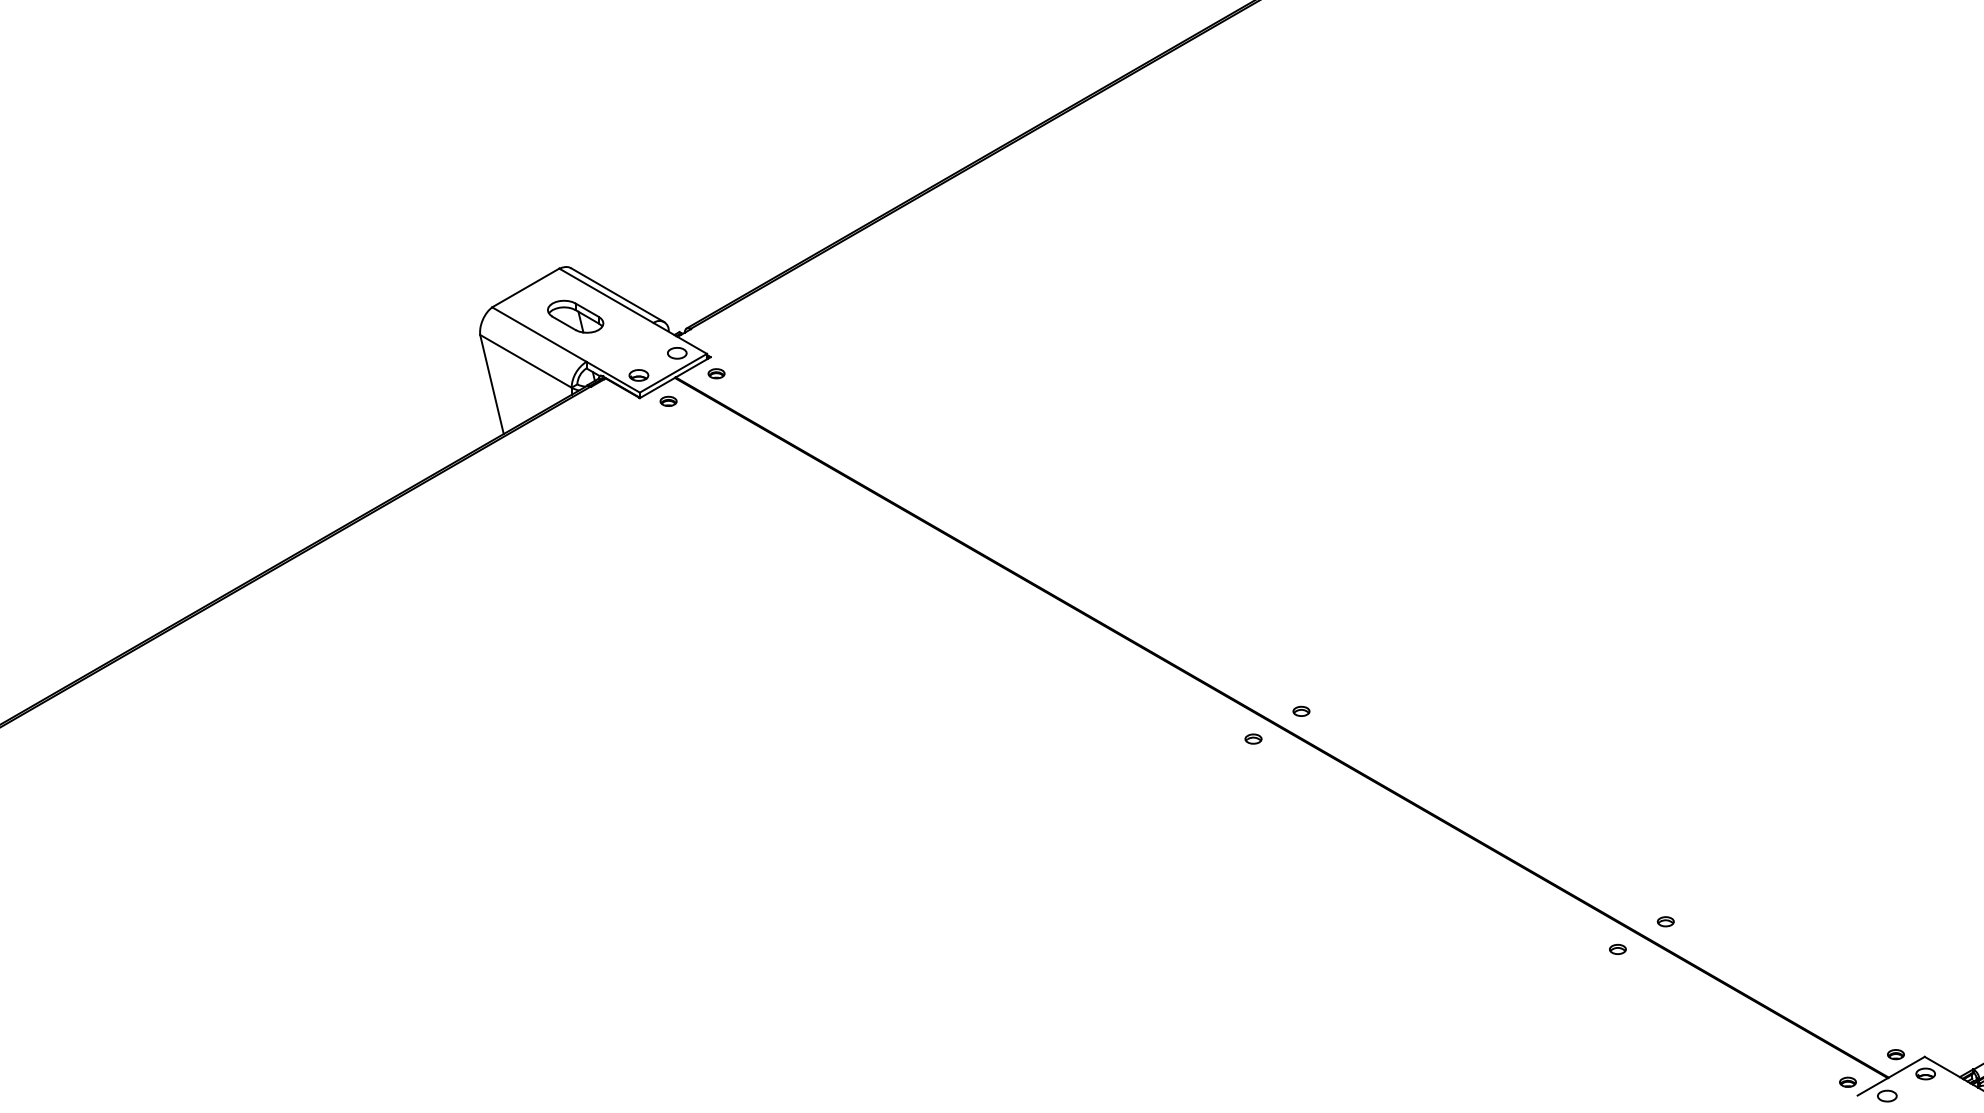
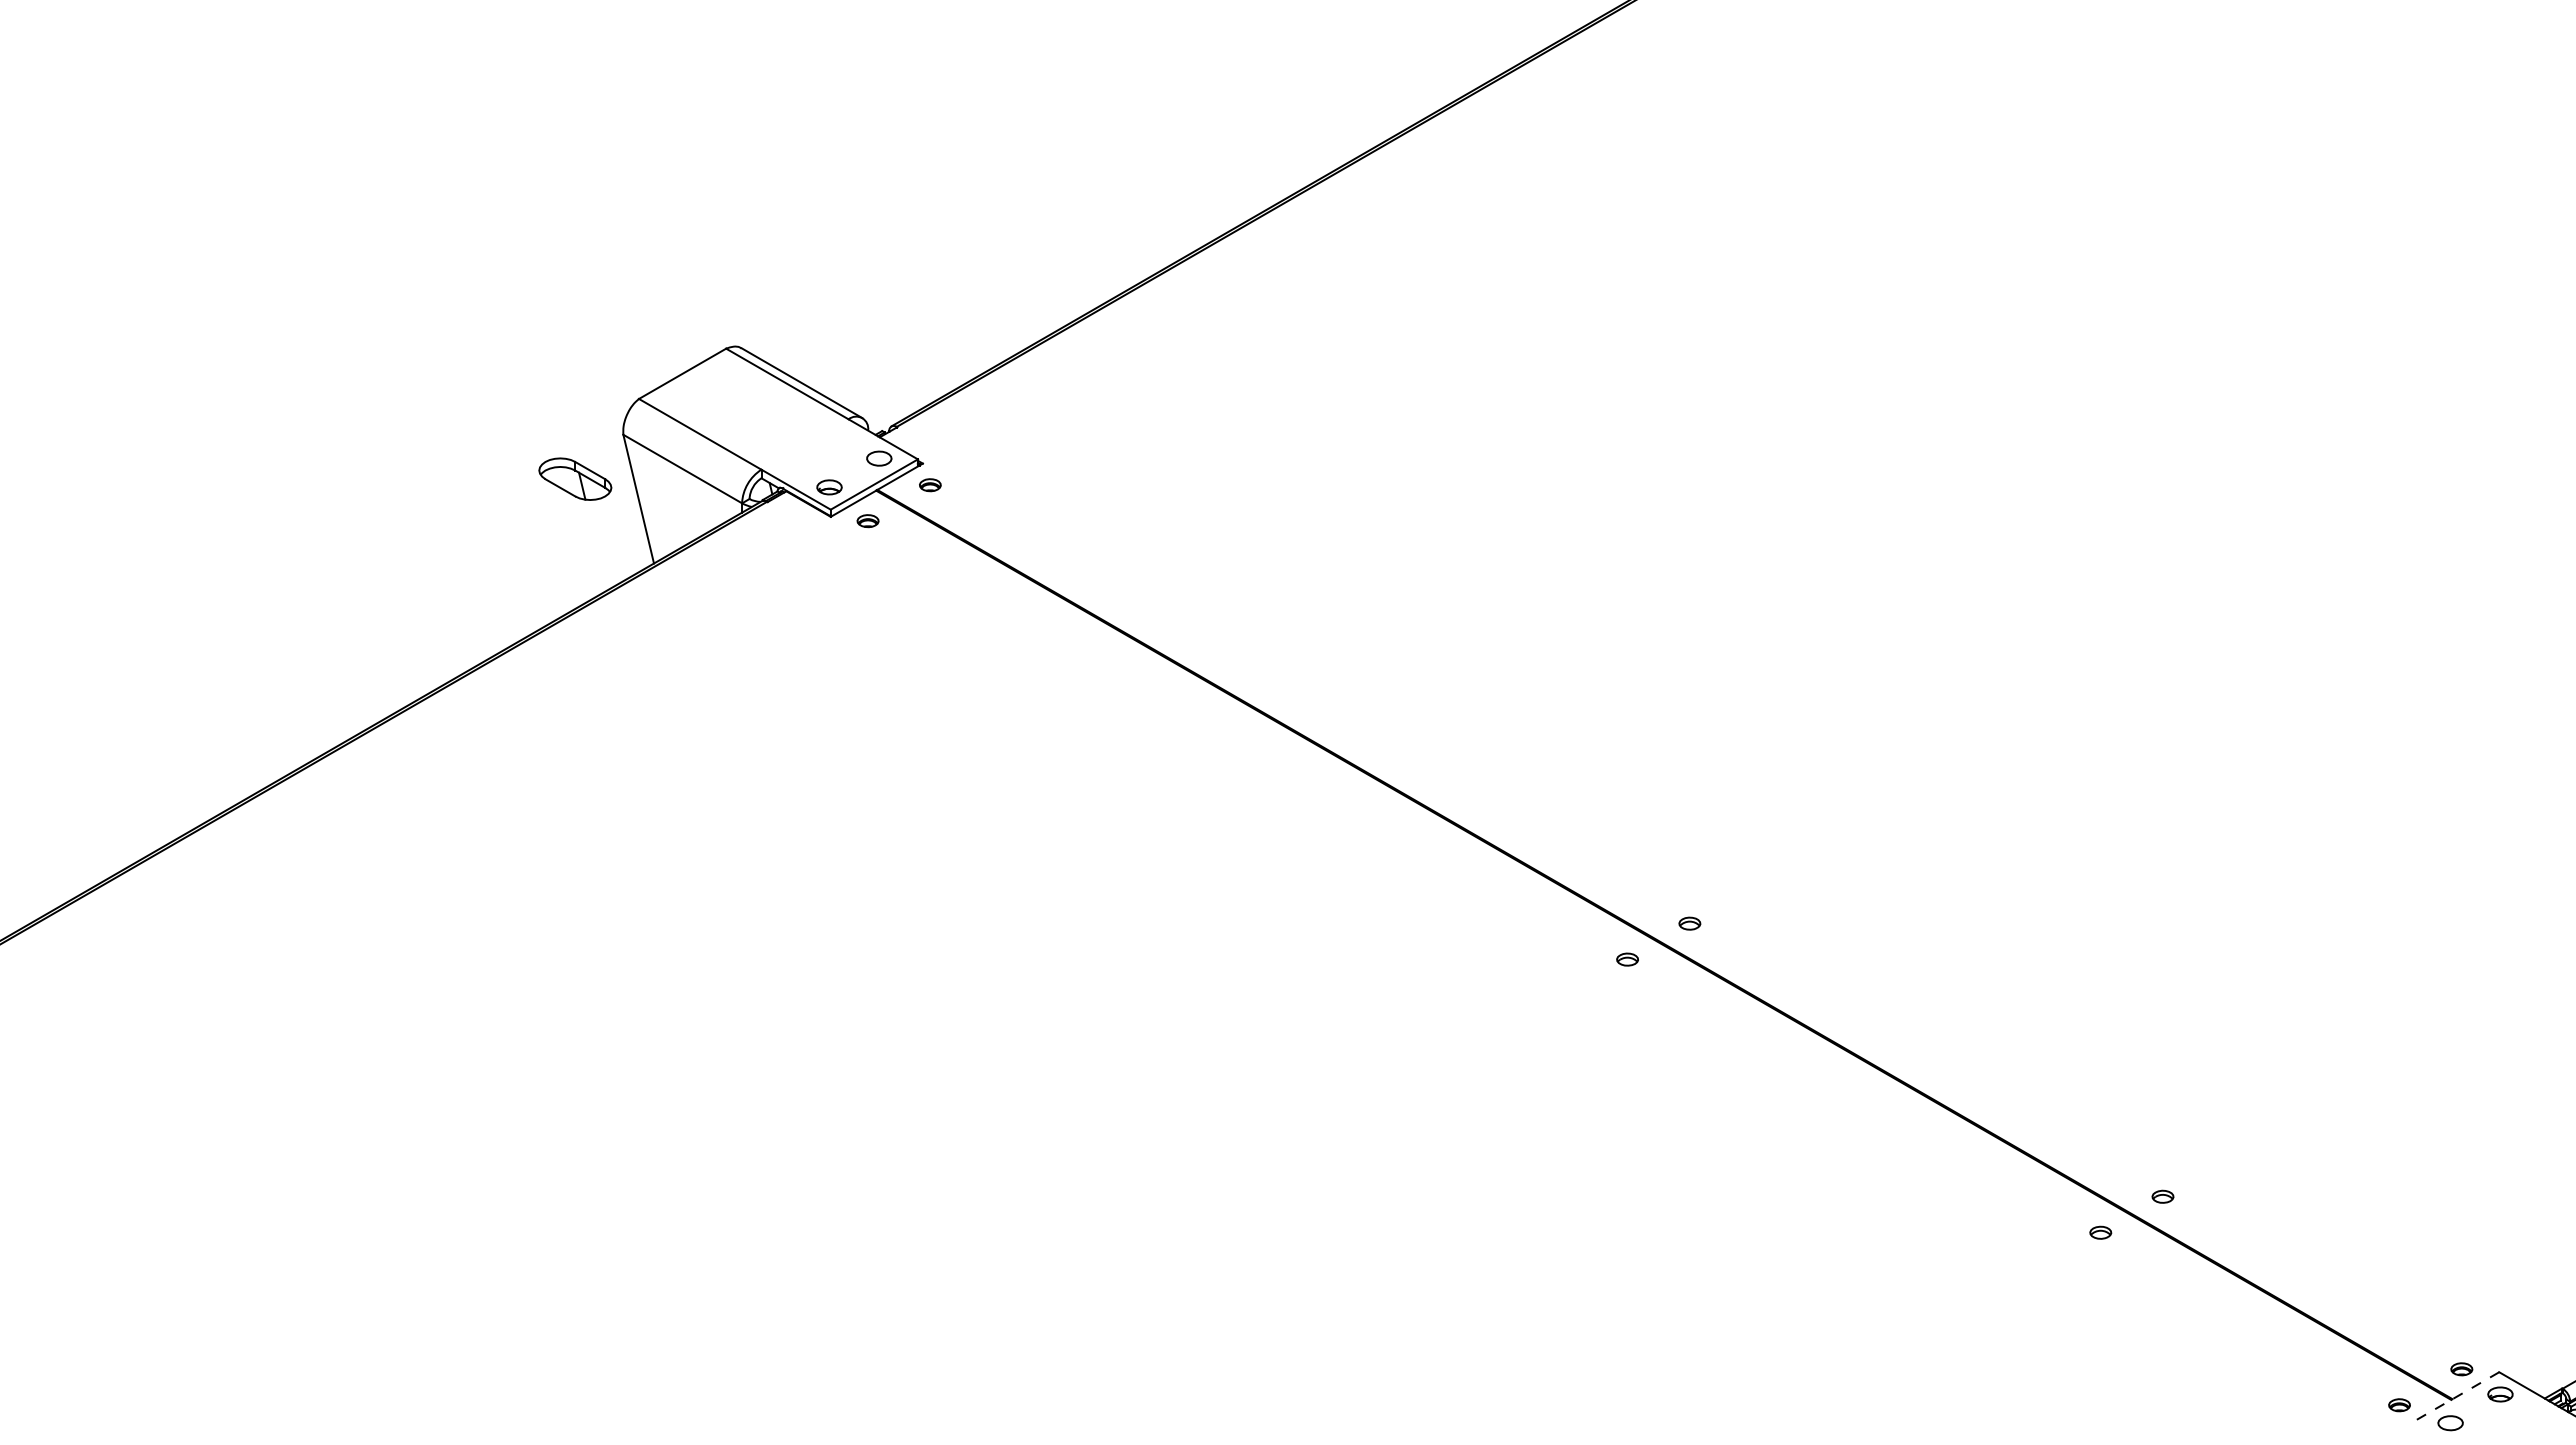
part: (575, 316) -> (575, 478), moved
line: (1891, 1076) -> (2455, 1397), solid -> dashed

